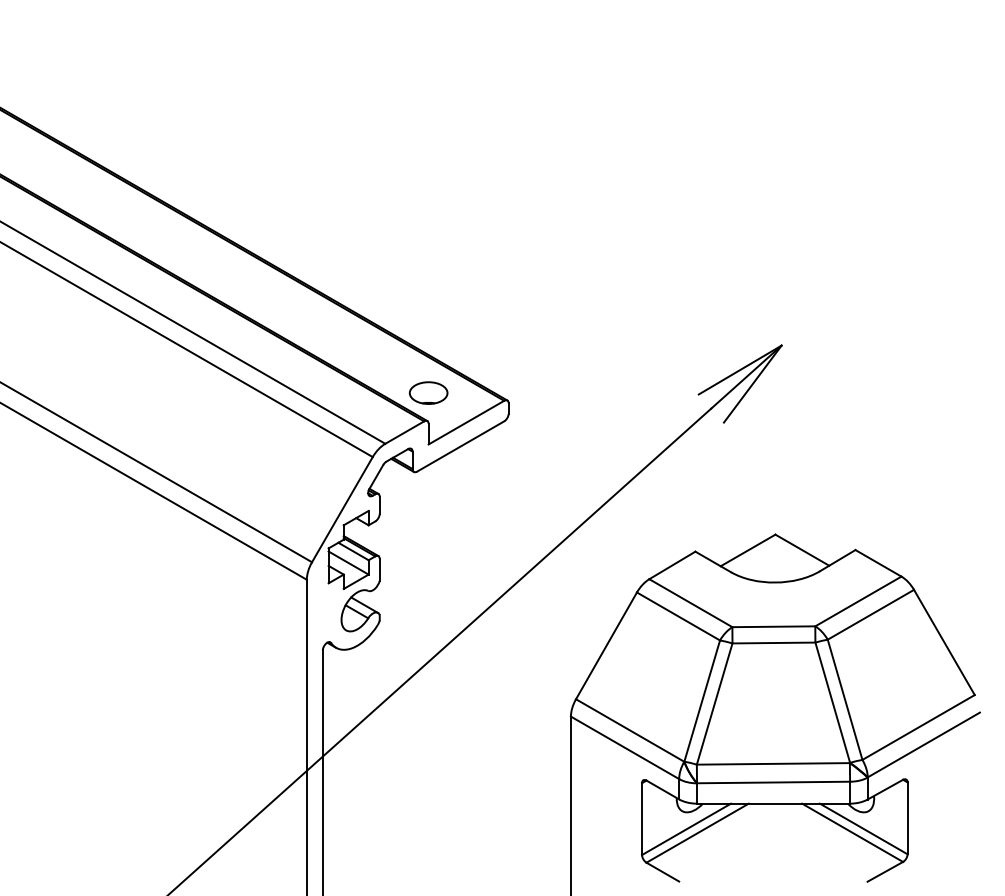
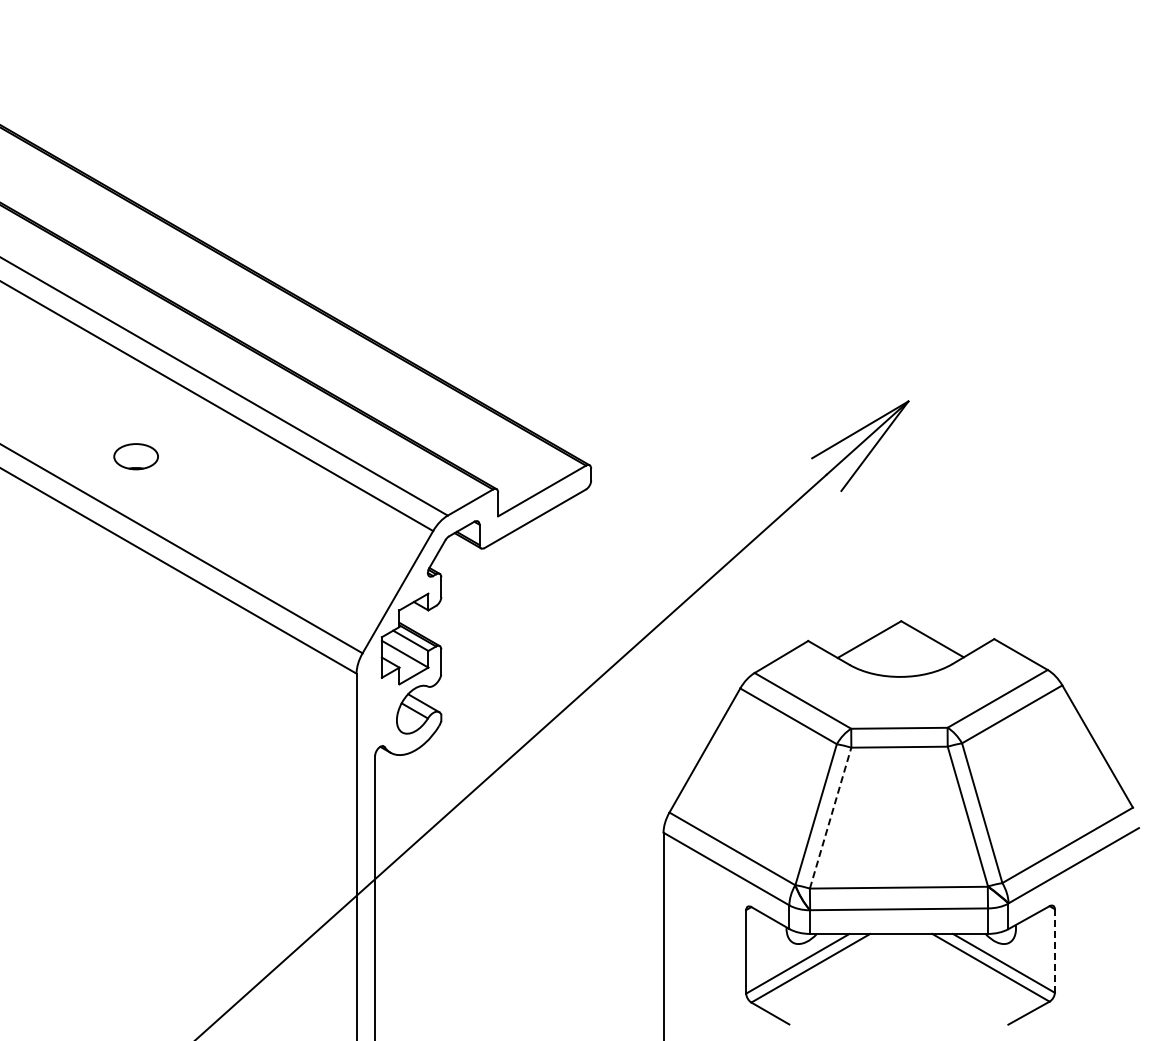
part: (428, 392) -> (135, 456), moved
line: (714, 703) -> (830, 817), solid -> dashed
line: (907, 818) -> (1054, 951), solid -> dashed

